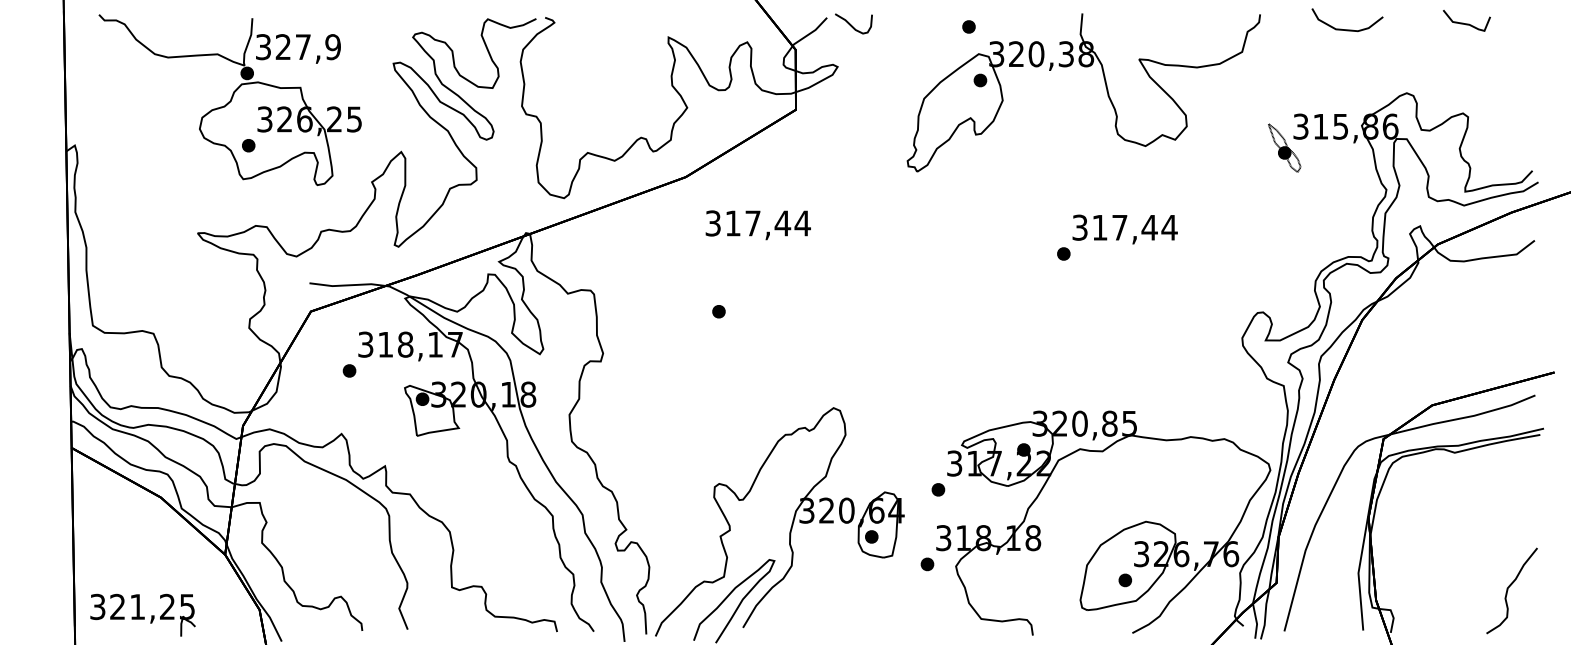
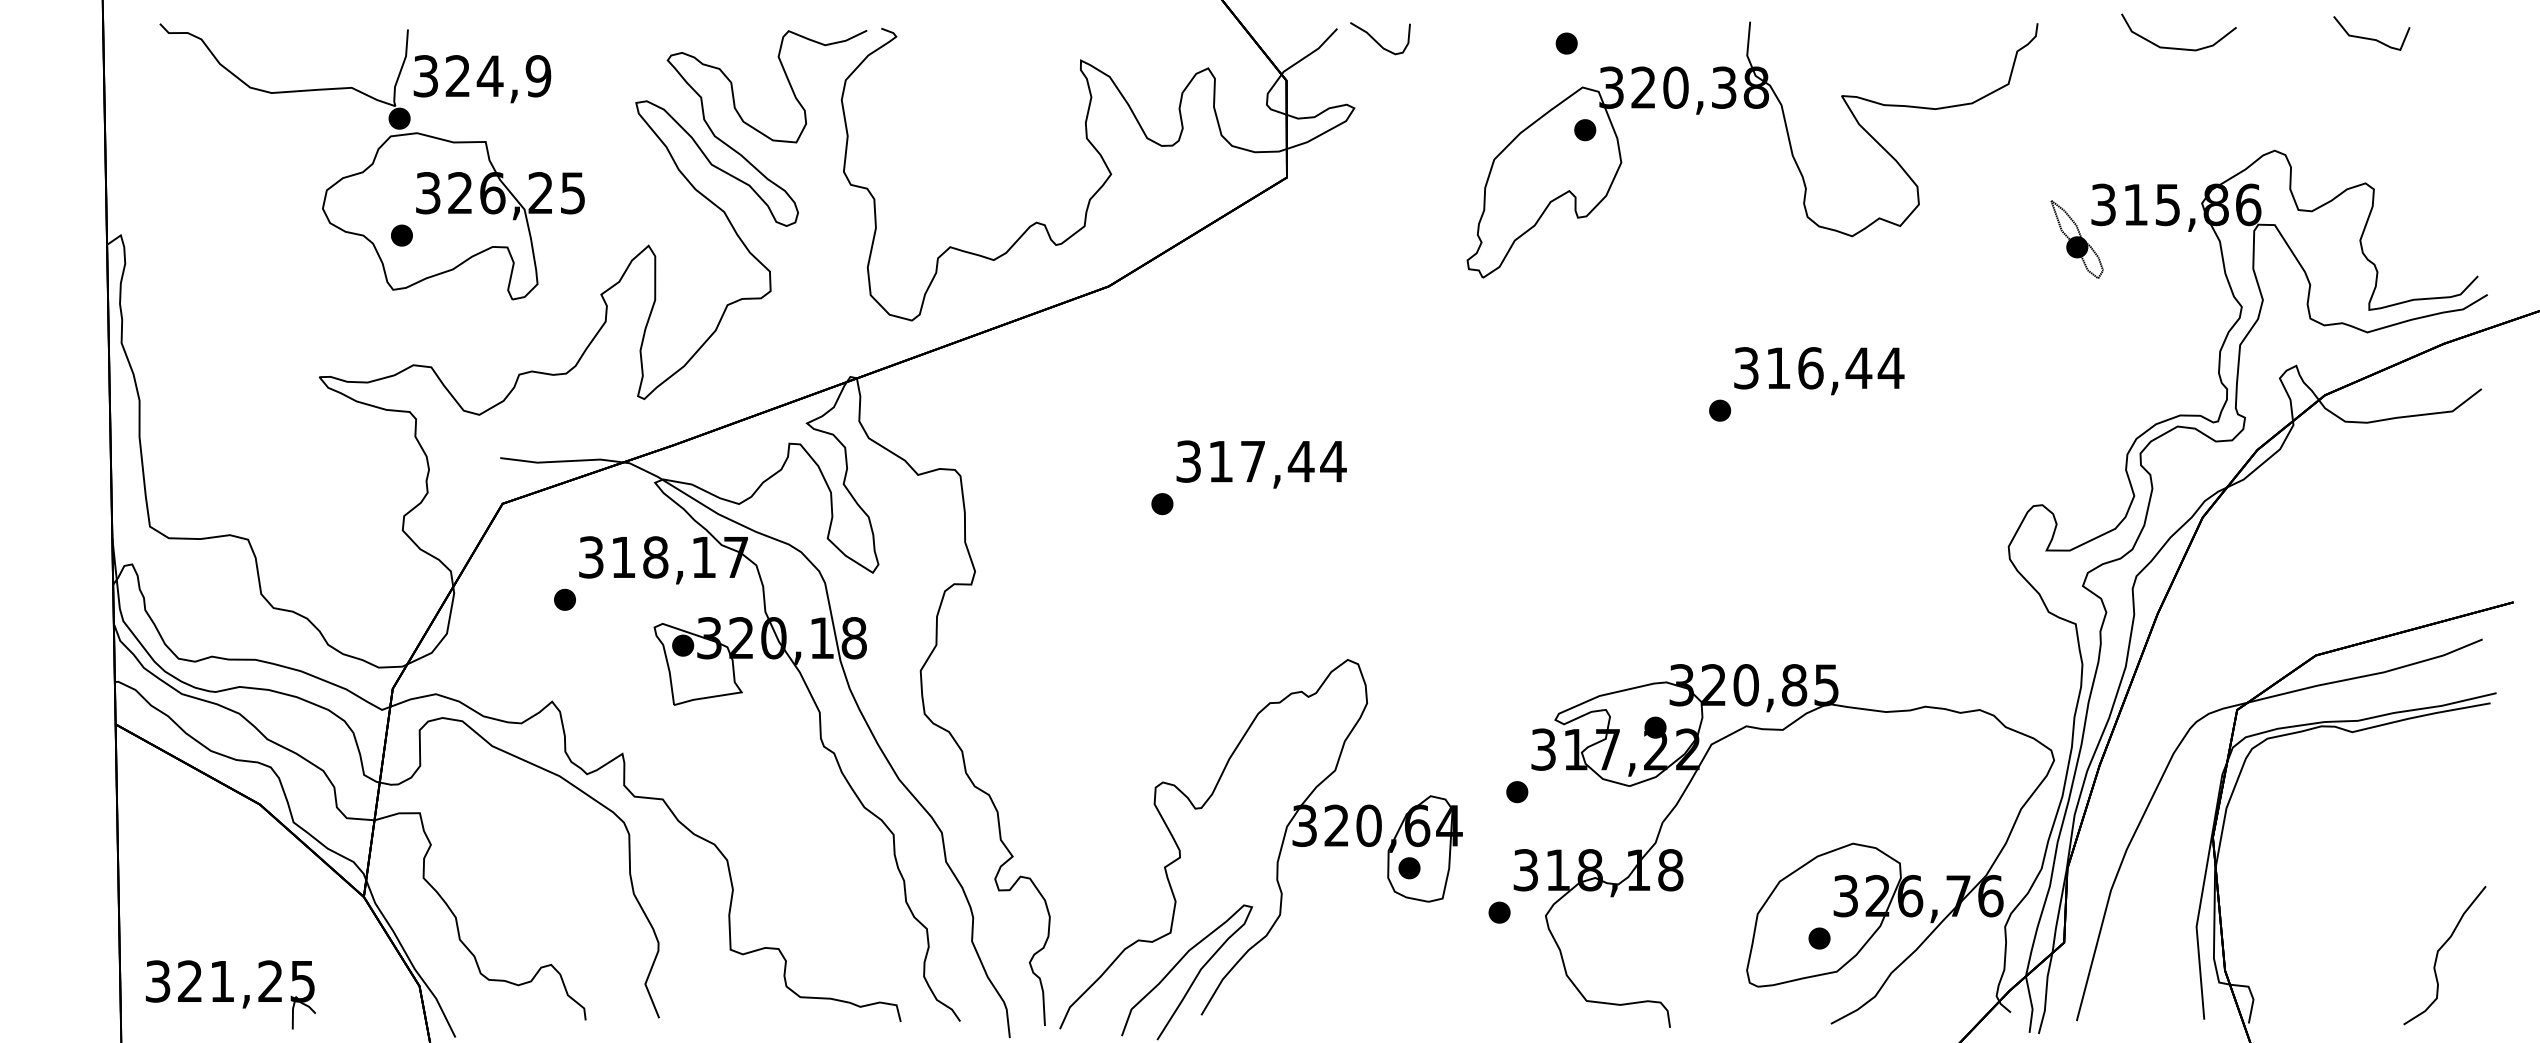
text: (303, 46) -> (490, 75), 327,9 -> 324,9
text: (757, 225) -> (1260, 464), moved
text: (1119, 227) -> (1810, 367), 317,44 -> 316,44

